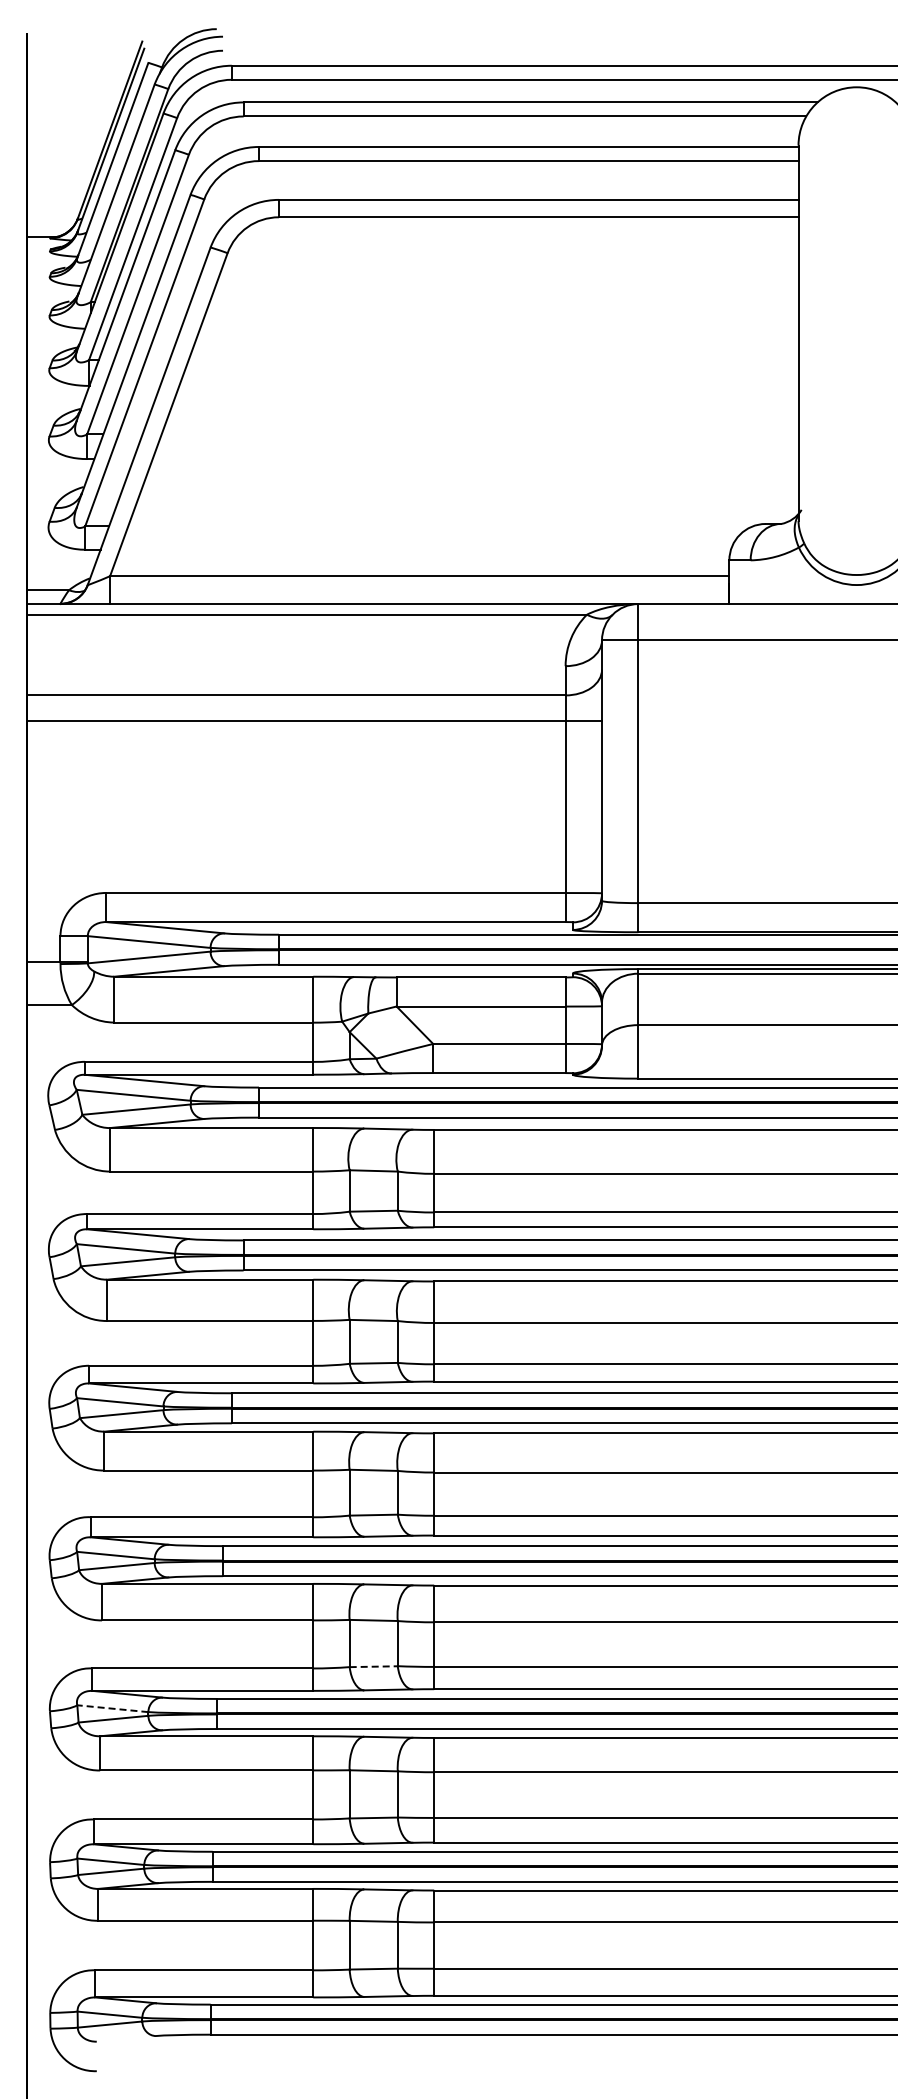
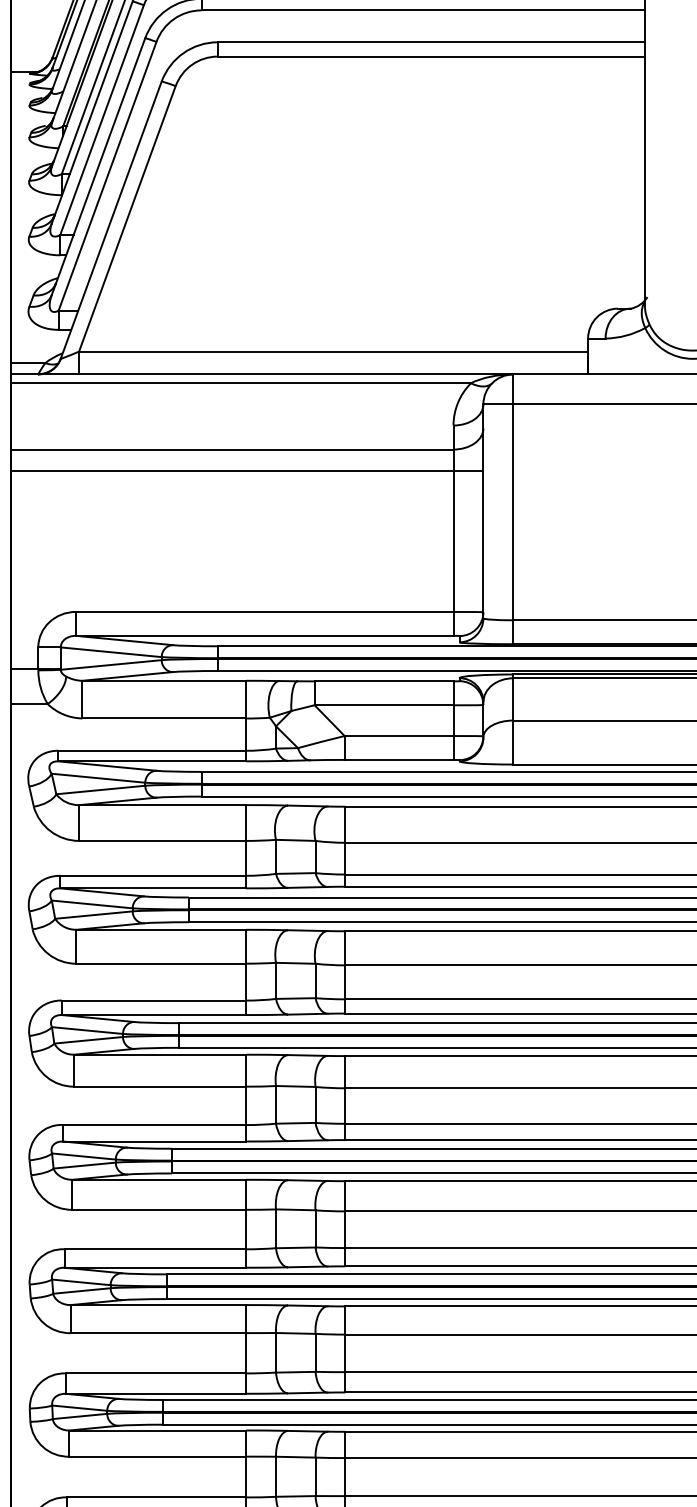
line: (374, 1666) -> (296, 1247), dashed -> solid
line: (112, 1708) -> (81, 1282), dashed -> solid

